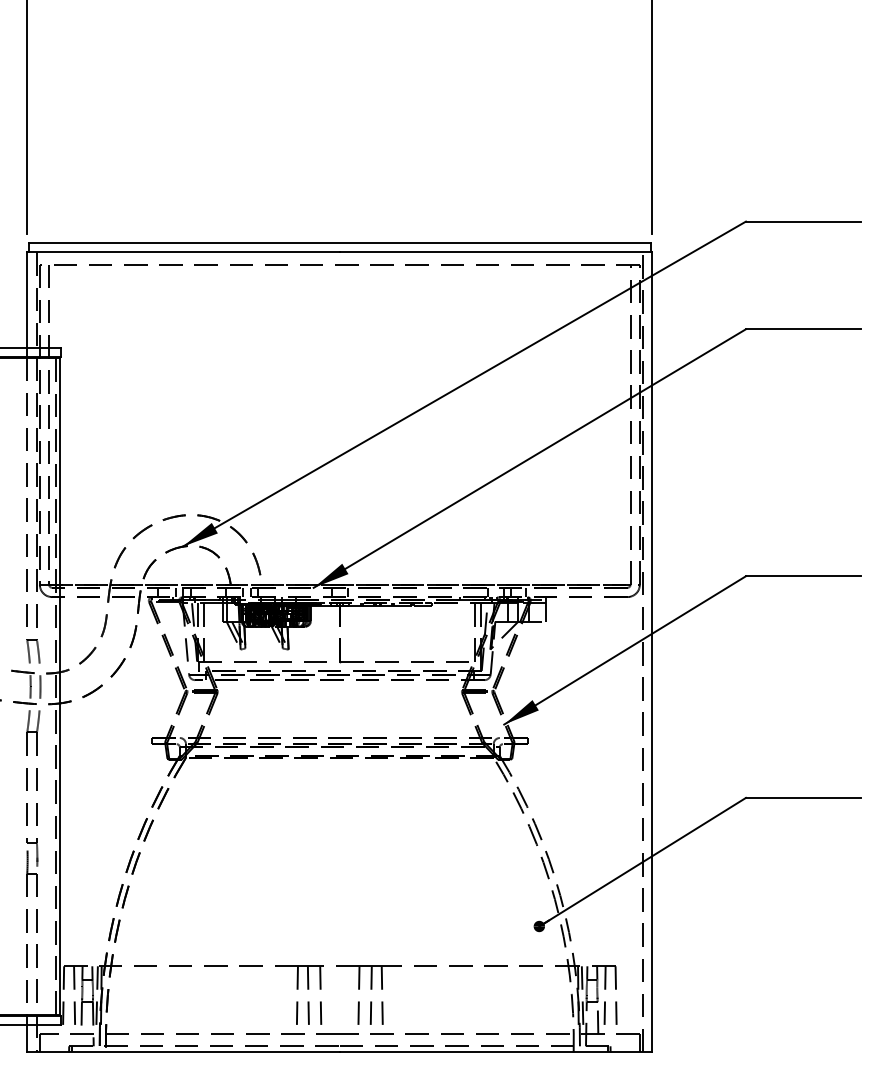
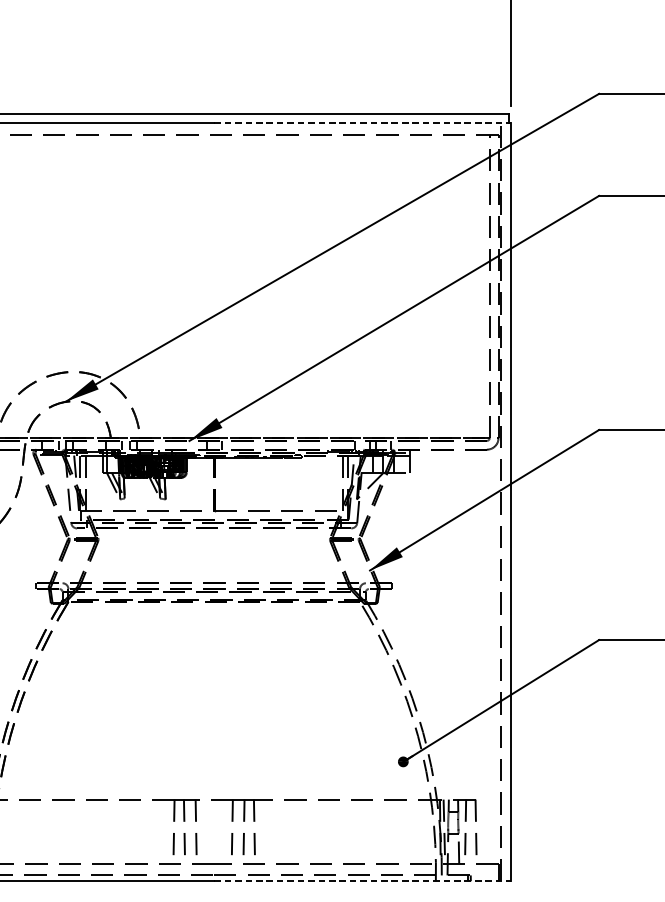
line: (496, 252) -> (362, 123), solid -> dashed
line: (496, 1052) -> (362, 881), solid -> dashed

